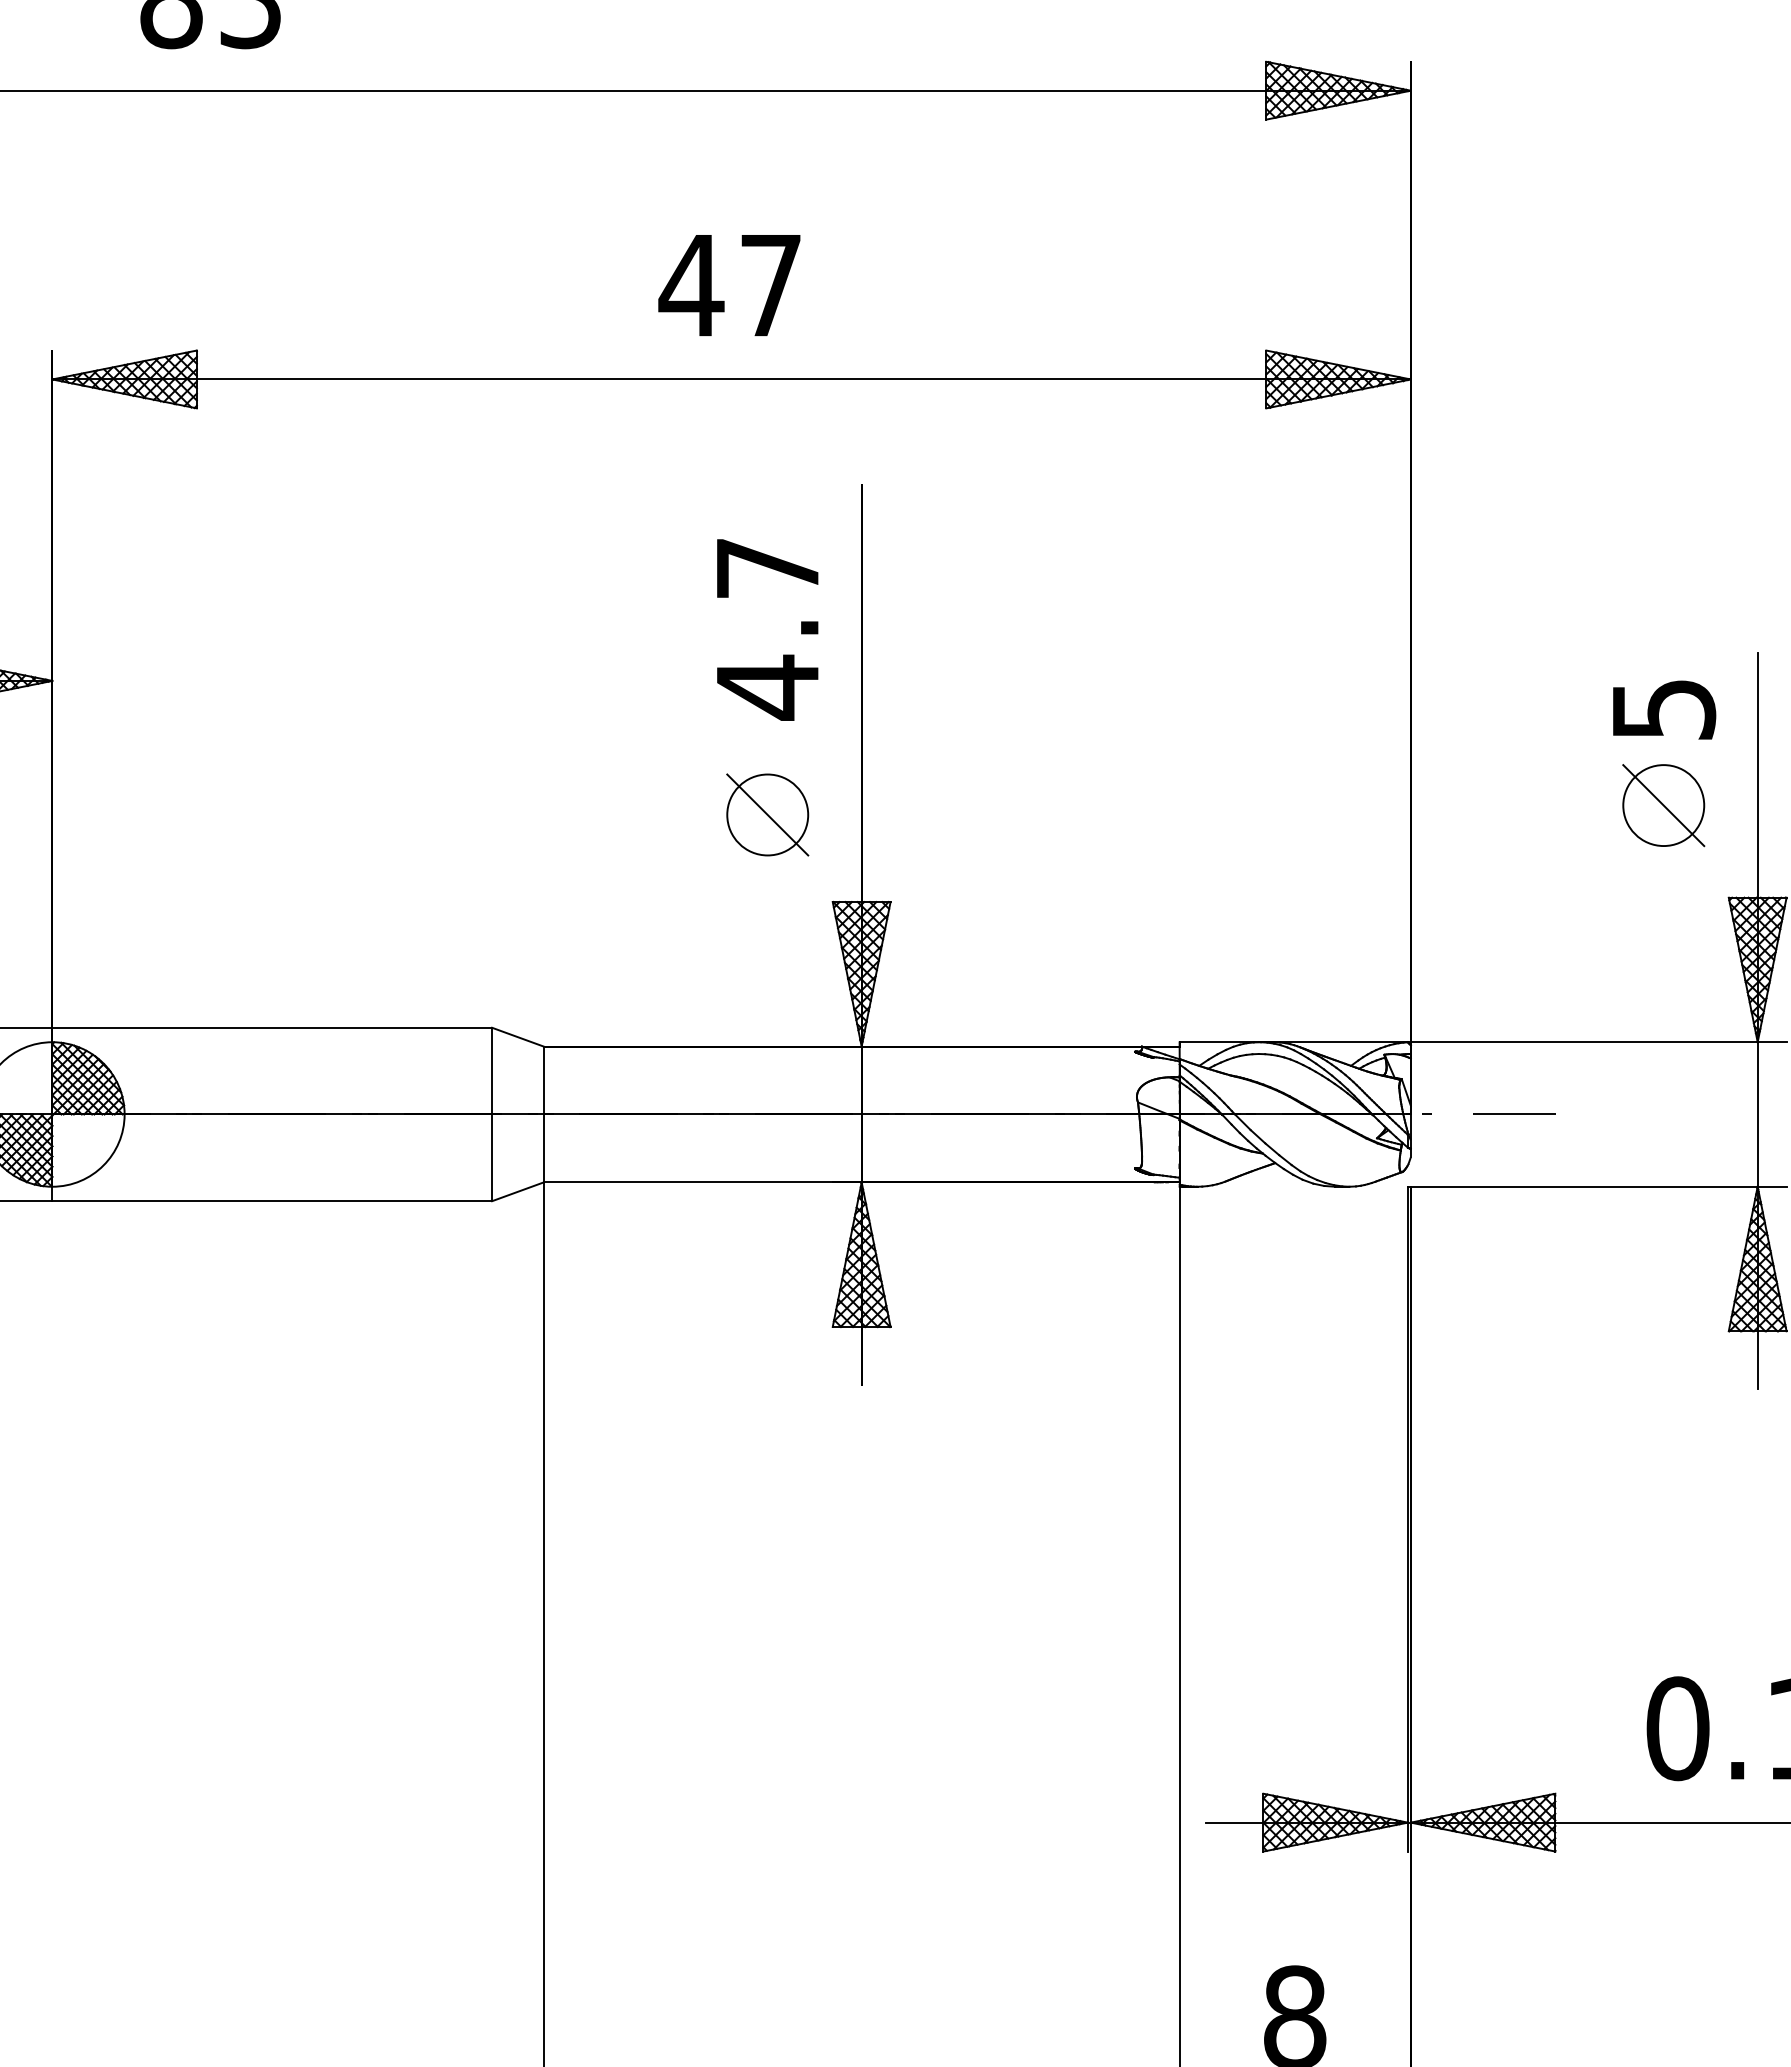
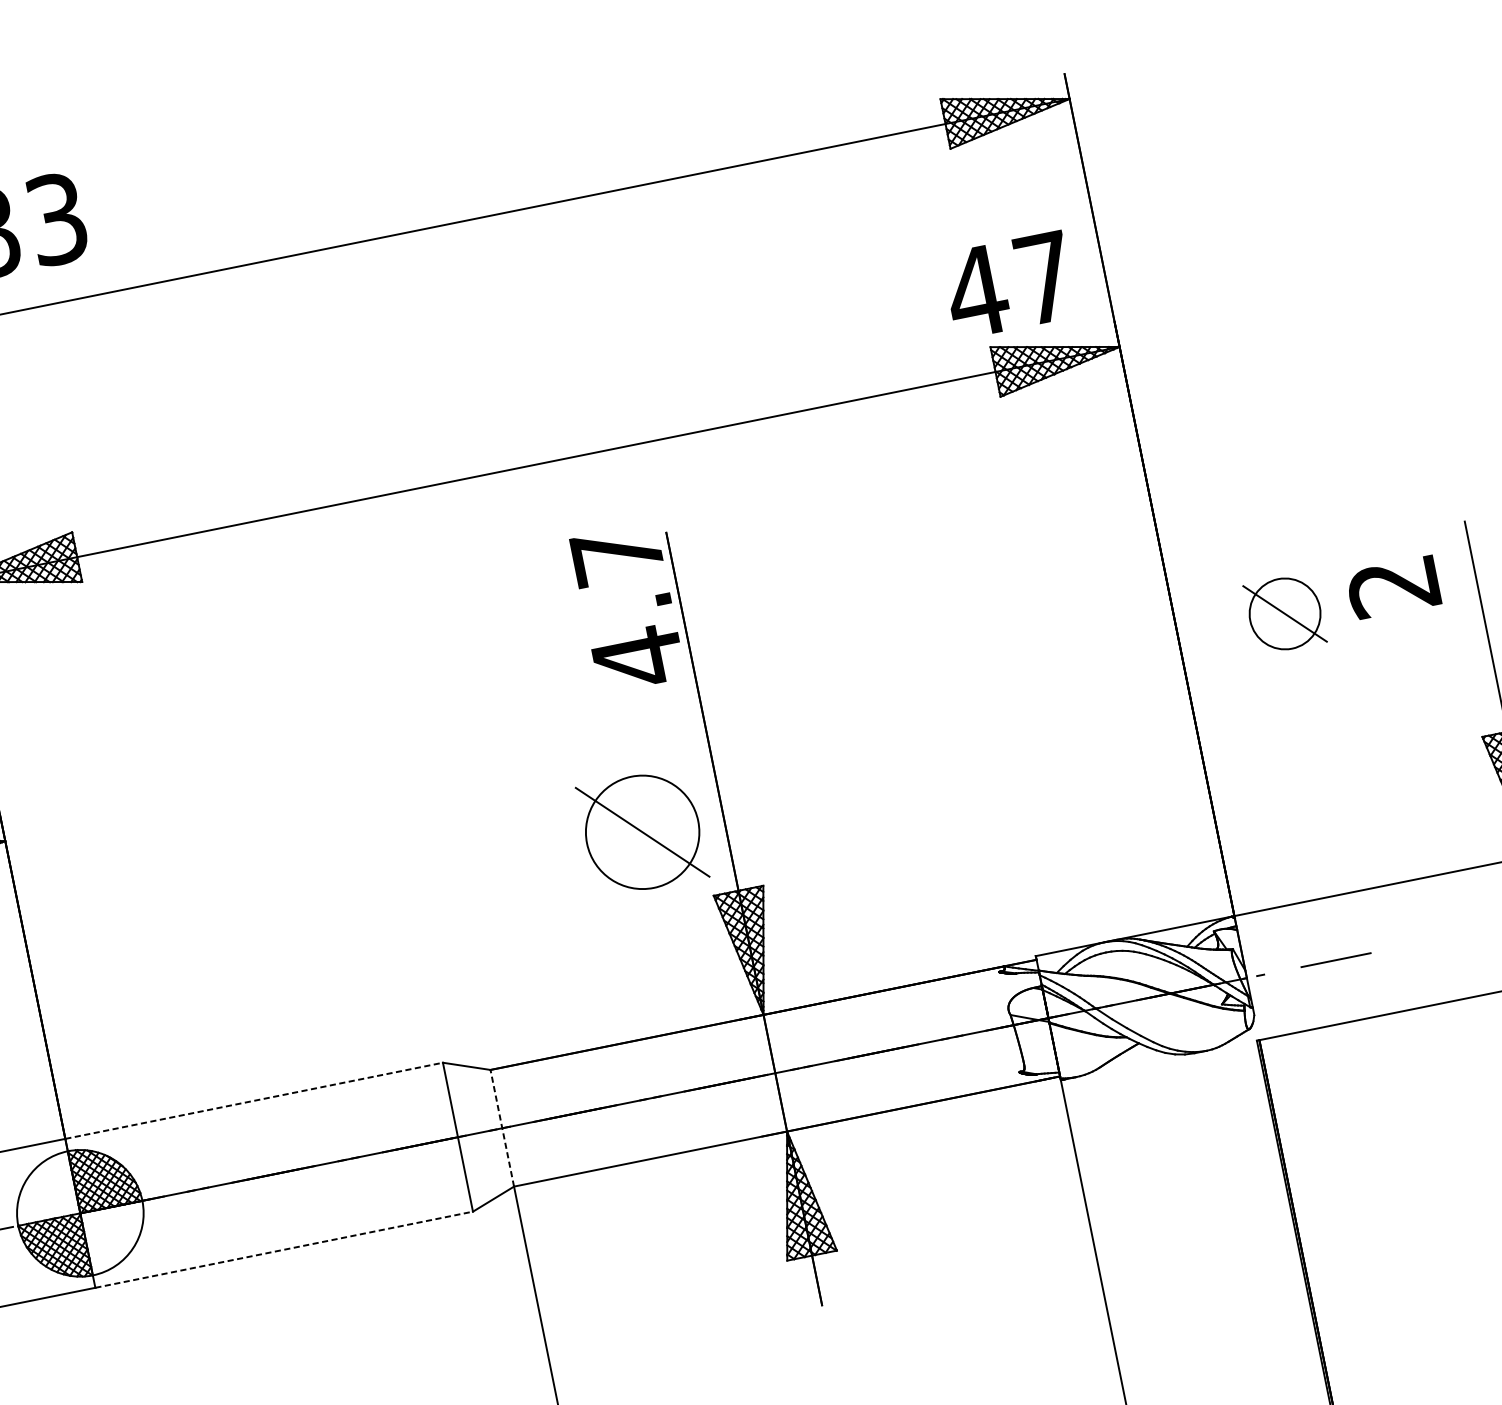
text: (729, 285) -> (1009, 285), moved
text: (767, 629) -> (627, 607), moved
text: (1663, 709) -> (1393, 586), 5 -> 2
part: (1663, 805) -> (1284, 613), moved
part: (767, 814) -> (642, 831), size x1.6
line: (272, 1027) -> (254, 1100), solid -> dashed
line: (543, 1114) -> (502, 1128), solid -> dashed
line: (272, 1201) -> (284, 1249), solid -> dashed

